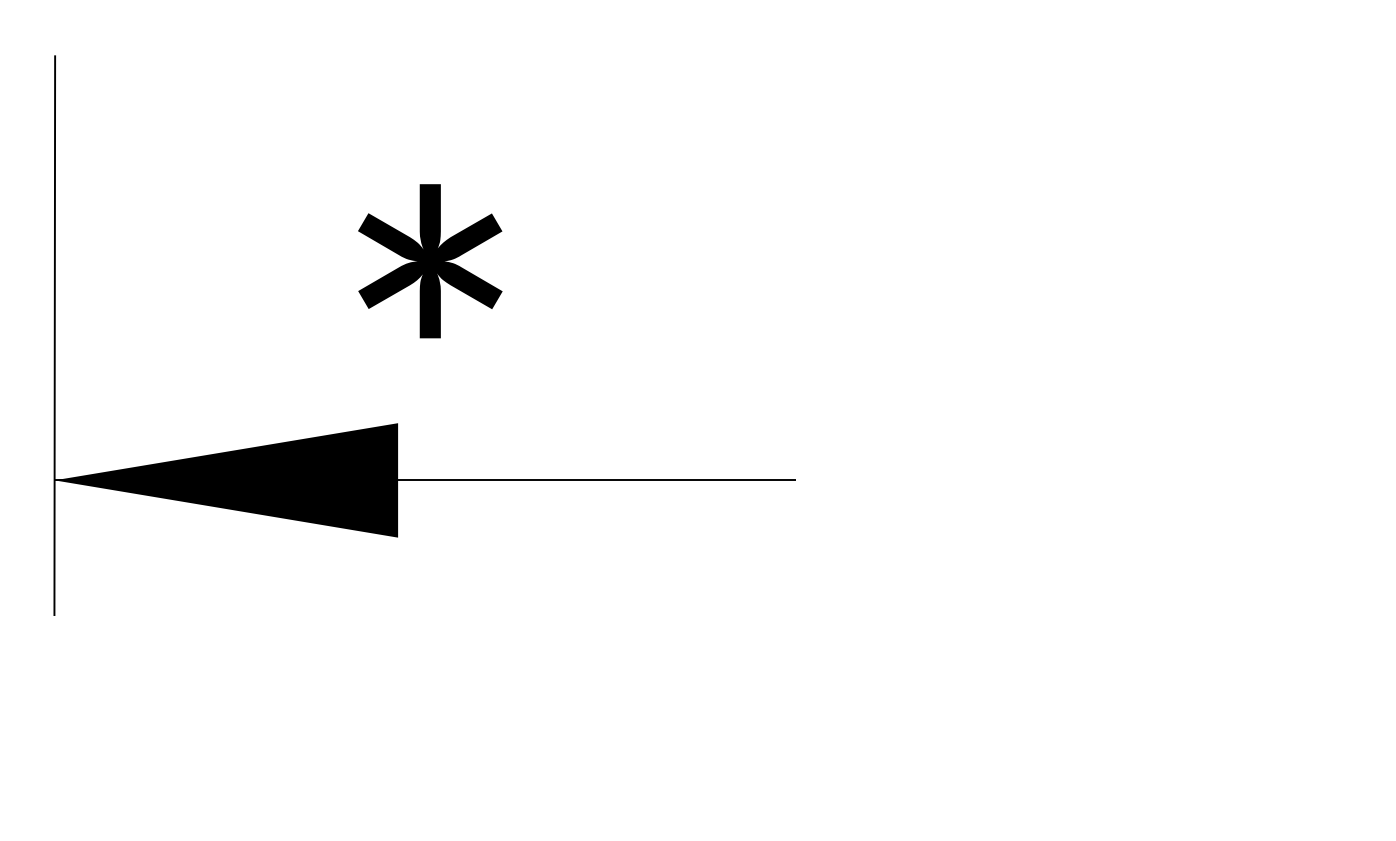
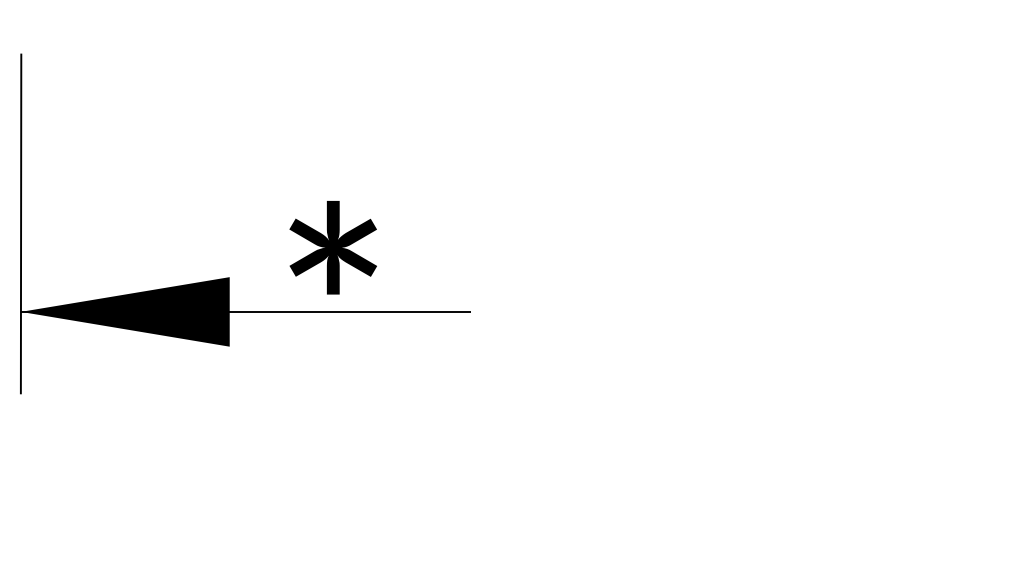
text: (429, 260) -> (332, 247), moved

